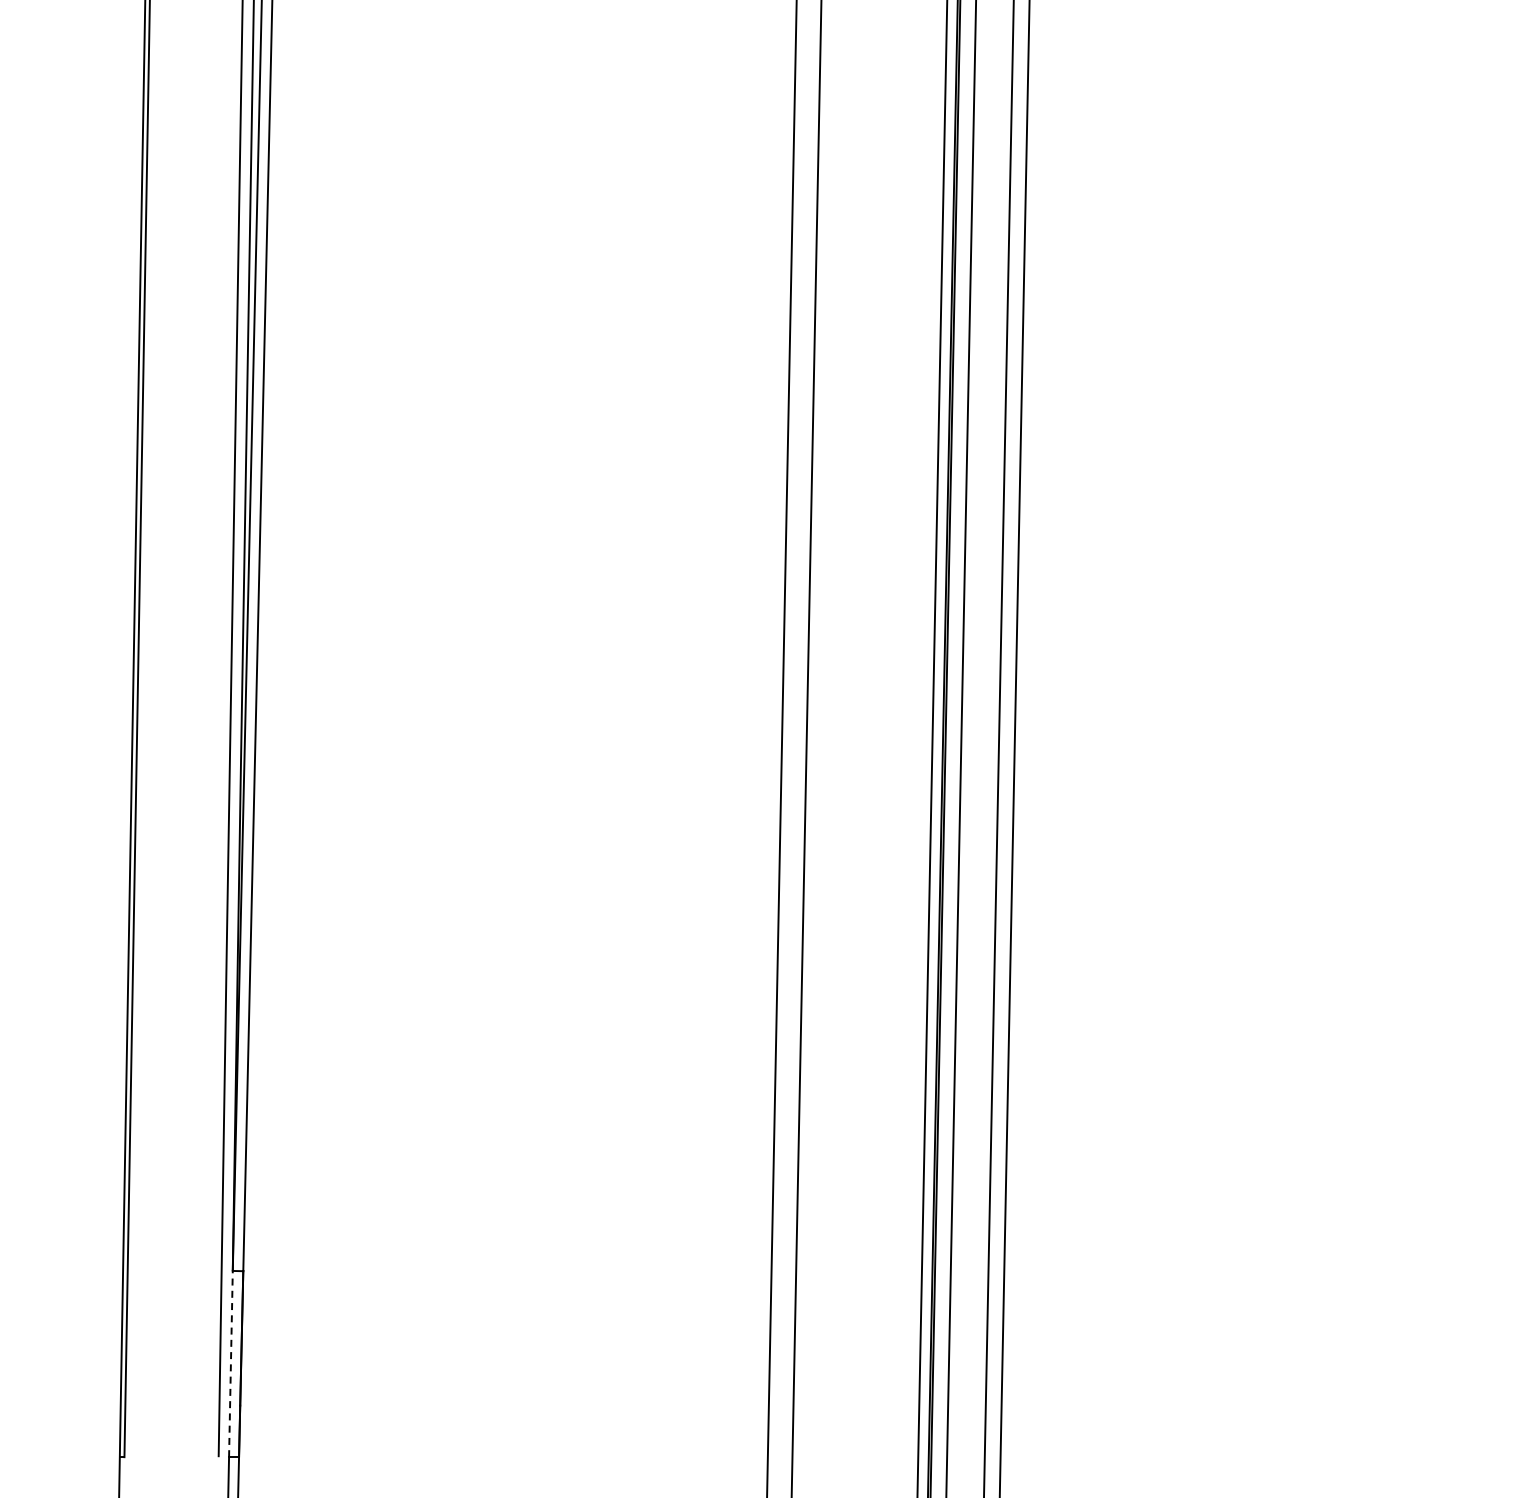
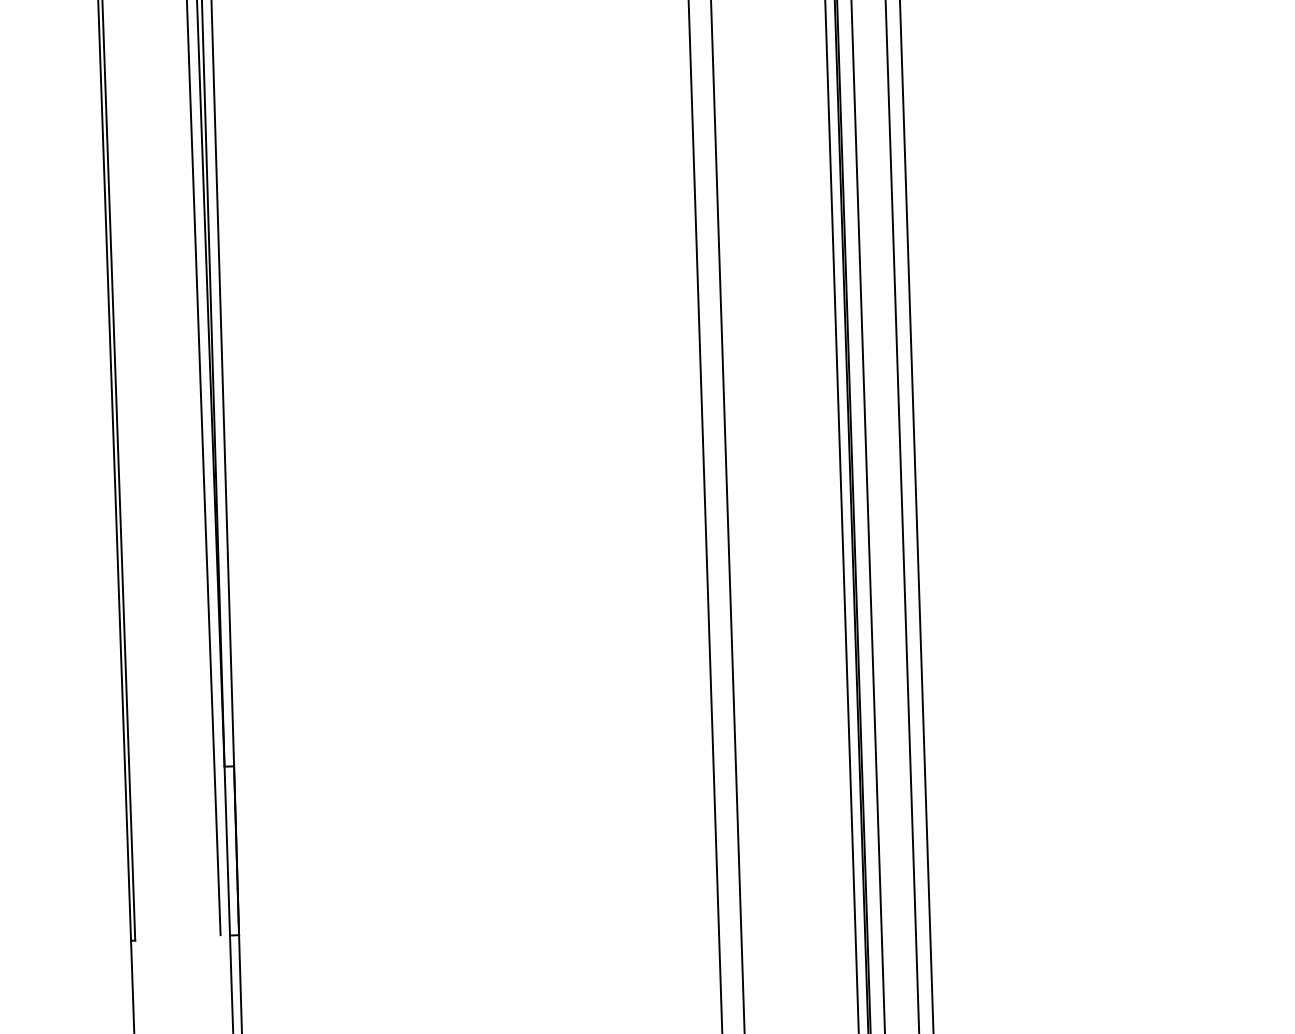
line: (230, 1363) -> (226, 850), dashed -> solid

